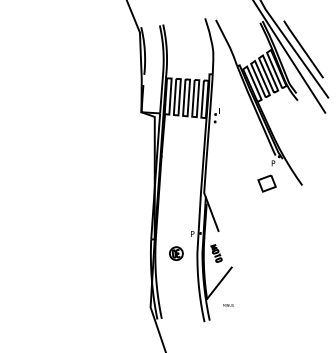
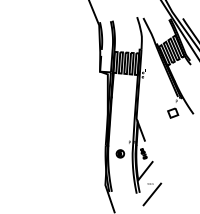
line: (231, 323) -> (152, 194), added

